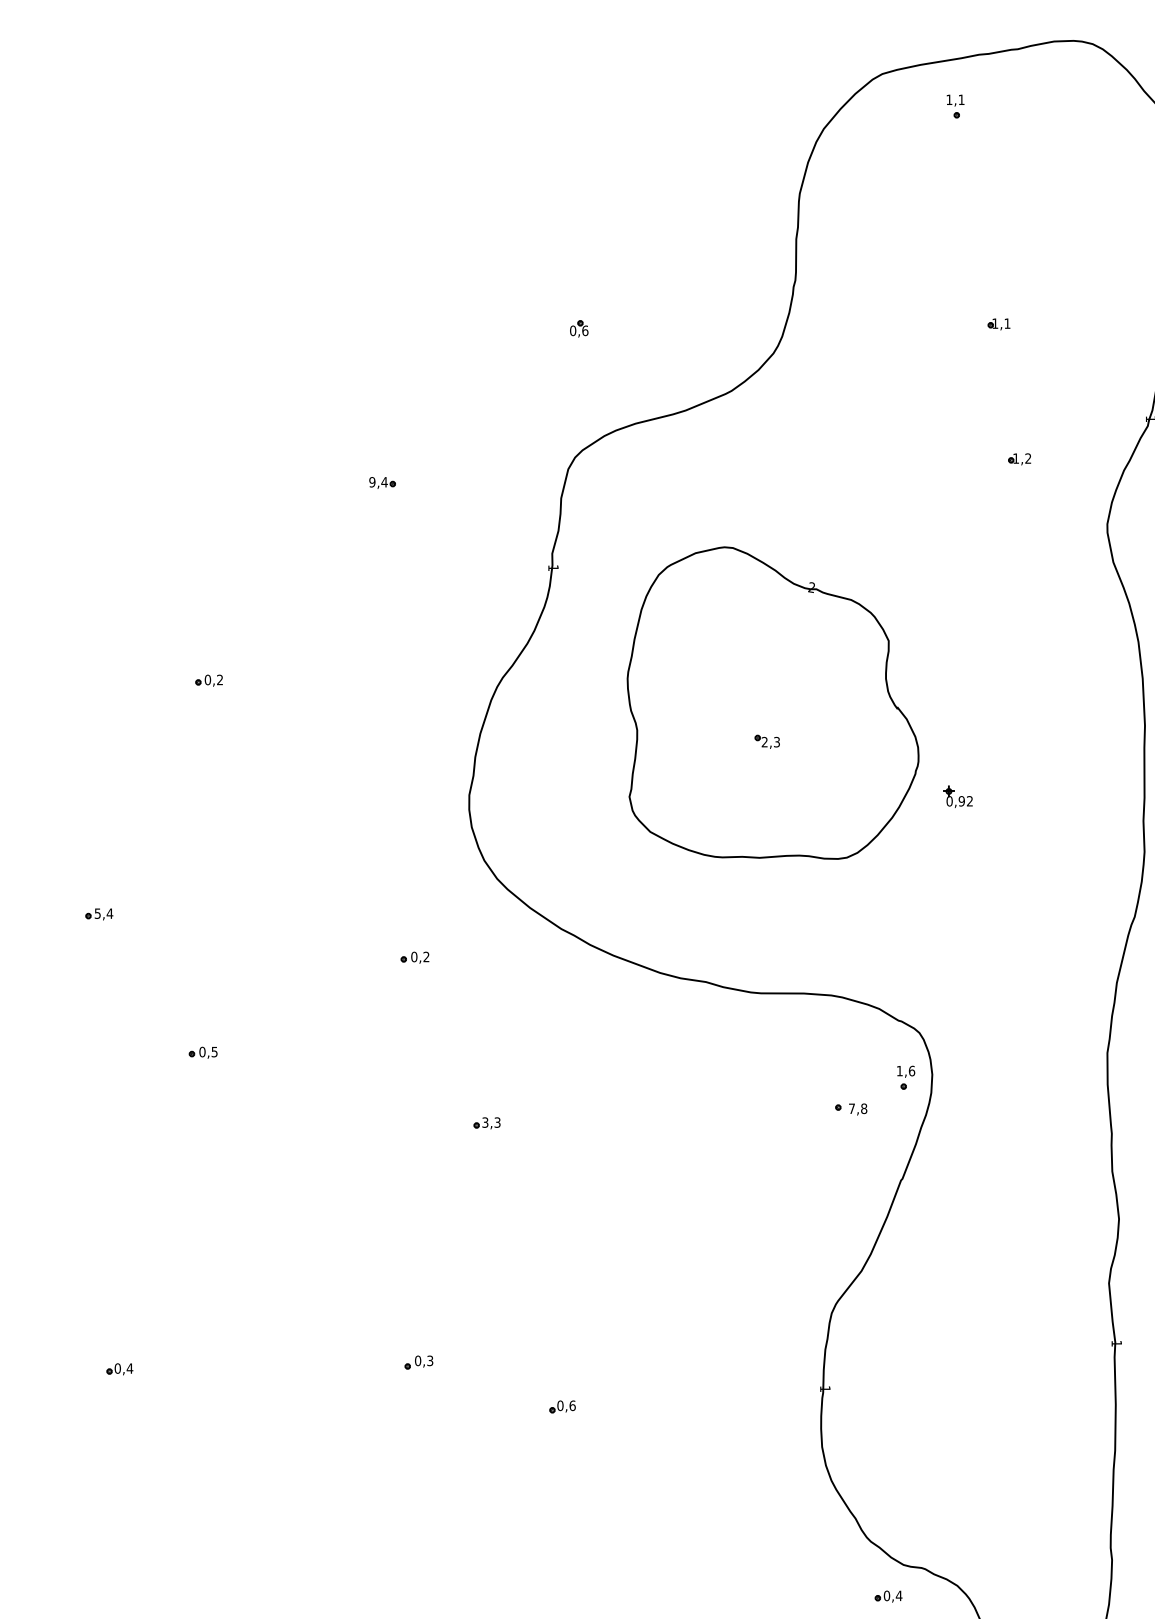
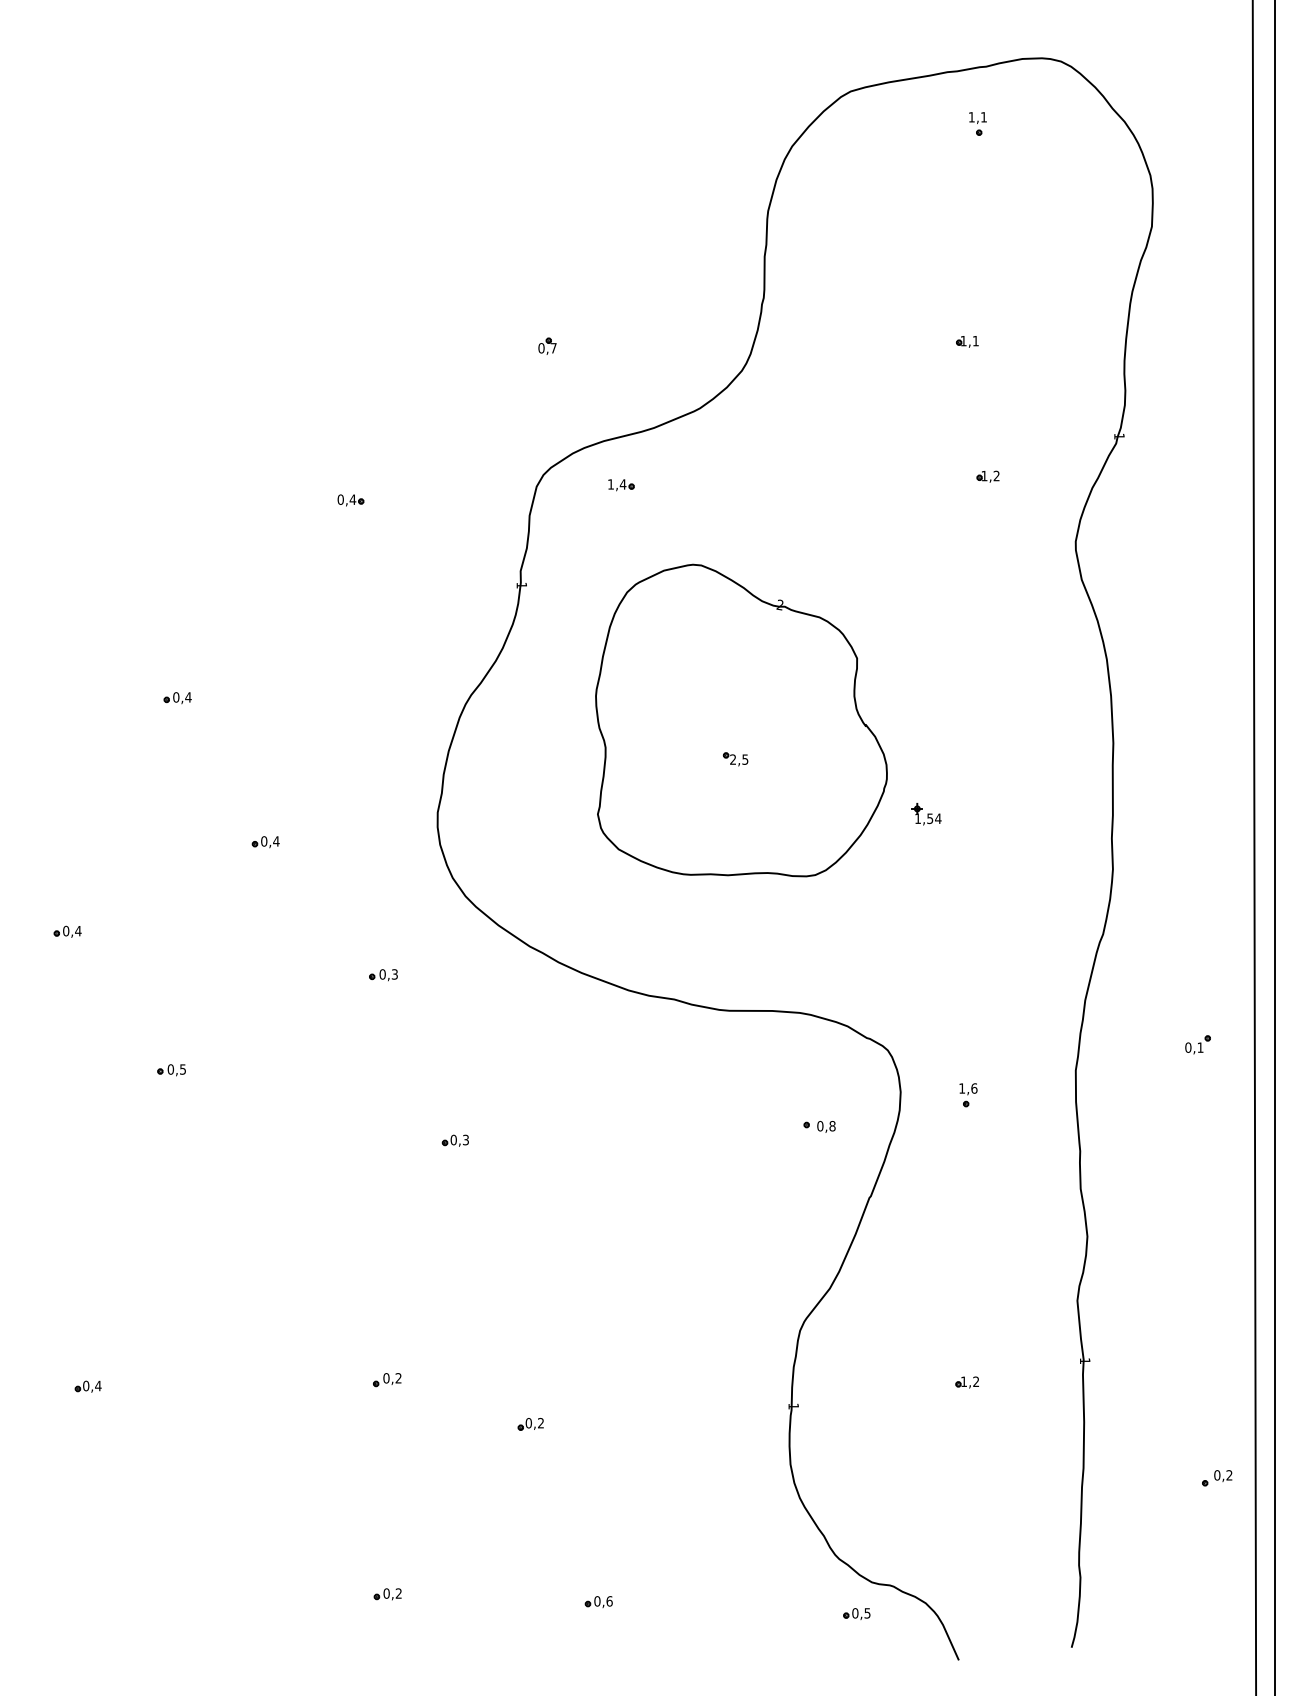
part: (955, 106) -> (977, 123), moved
text: (585, 331) -> (553, 348), 0,6 -> 0,7
part: (653, 468) -> (621, 485), added
text: (372, 482) -> (340, 499), 9,4 -> 0,4
text: (220, 680) -> (188, 697), 0,2 -> 0,4
text: (777, 741) -> (745, 758), 2,3 -> 2,5
text: (959, 801) -> (927, 818), 0,92 -> 1,54
part: (297, 825) -> (265, 842), added
text: (98, 913) -> (66, 930), 5,4 -> 0,4
text: (426, 957) -> (394, 974), 0,2 -> 0,3
part: (906, 1078) -> (968, 1095), moved
text: (852, 1108) -> (820, 1125), 7,8 -> 0,8
text: (485, 1122) -> (453, 1139), 3,3 -> 0,3
text: (430, 1361) -> (398, 1378), 0,3 -> 0,2
part: (998, 1365) -> (966, 1382), added
text: (572, 1405) -> (540, 1422), 0,6 -> 0,2
part: (419, 1577) -> (387, 1594), added
part: (630, 1584) -> (598, 1601), added
text: (899, 1596) -> (867, 1613), 0,4 -> 0,5

